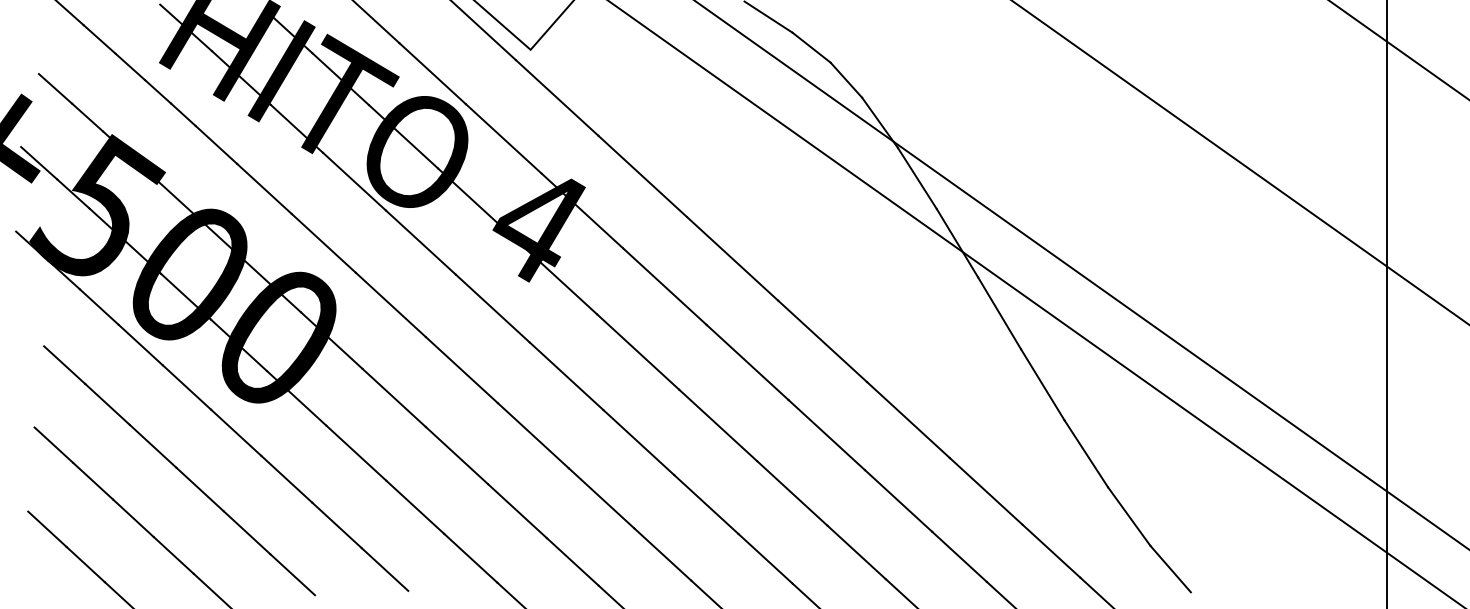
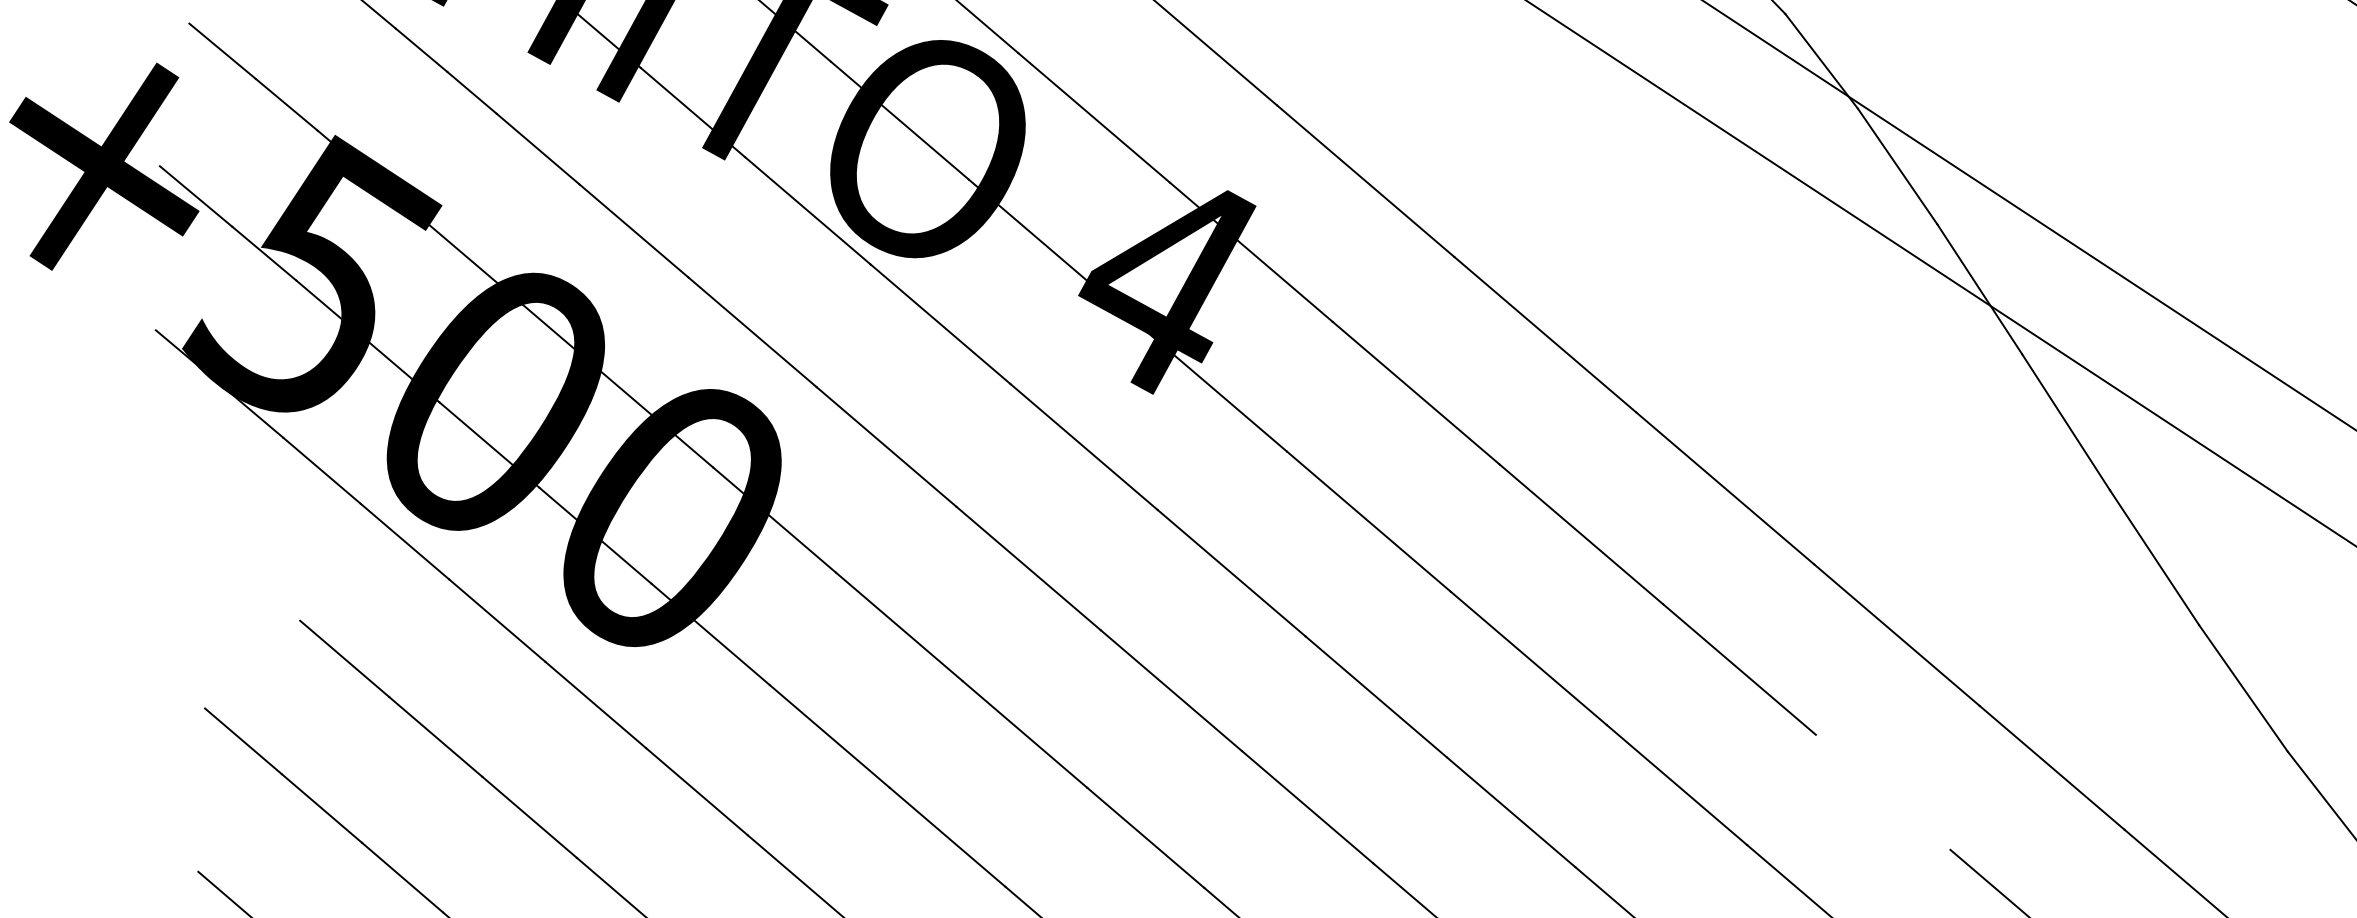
line: (64, 364) -> (258, 584), removed
line: (898, 500) -> (1882, 791), removed

